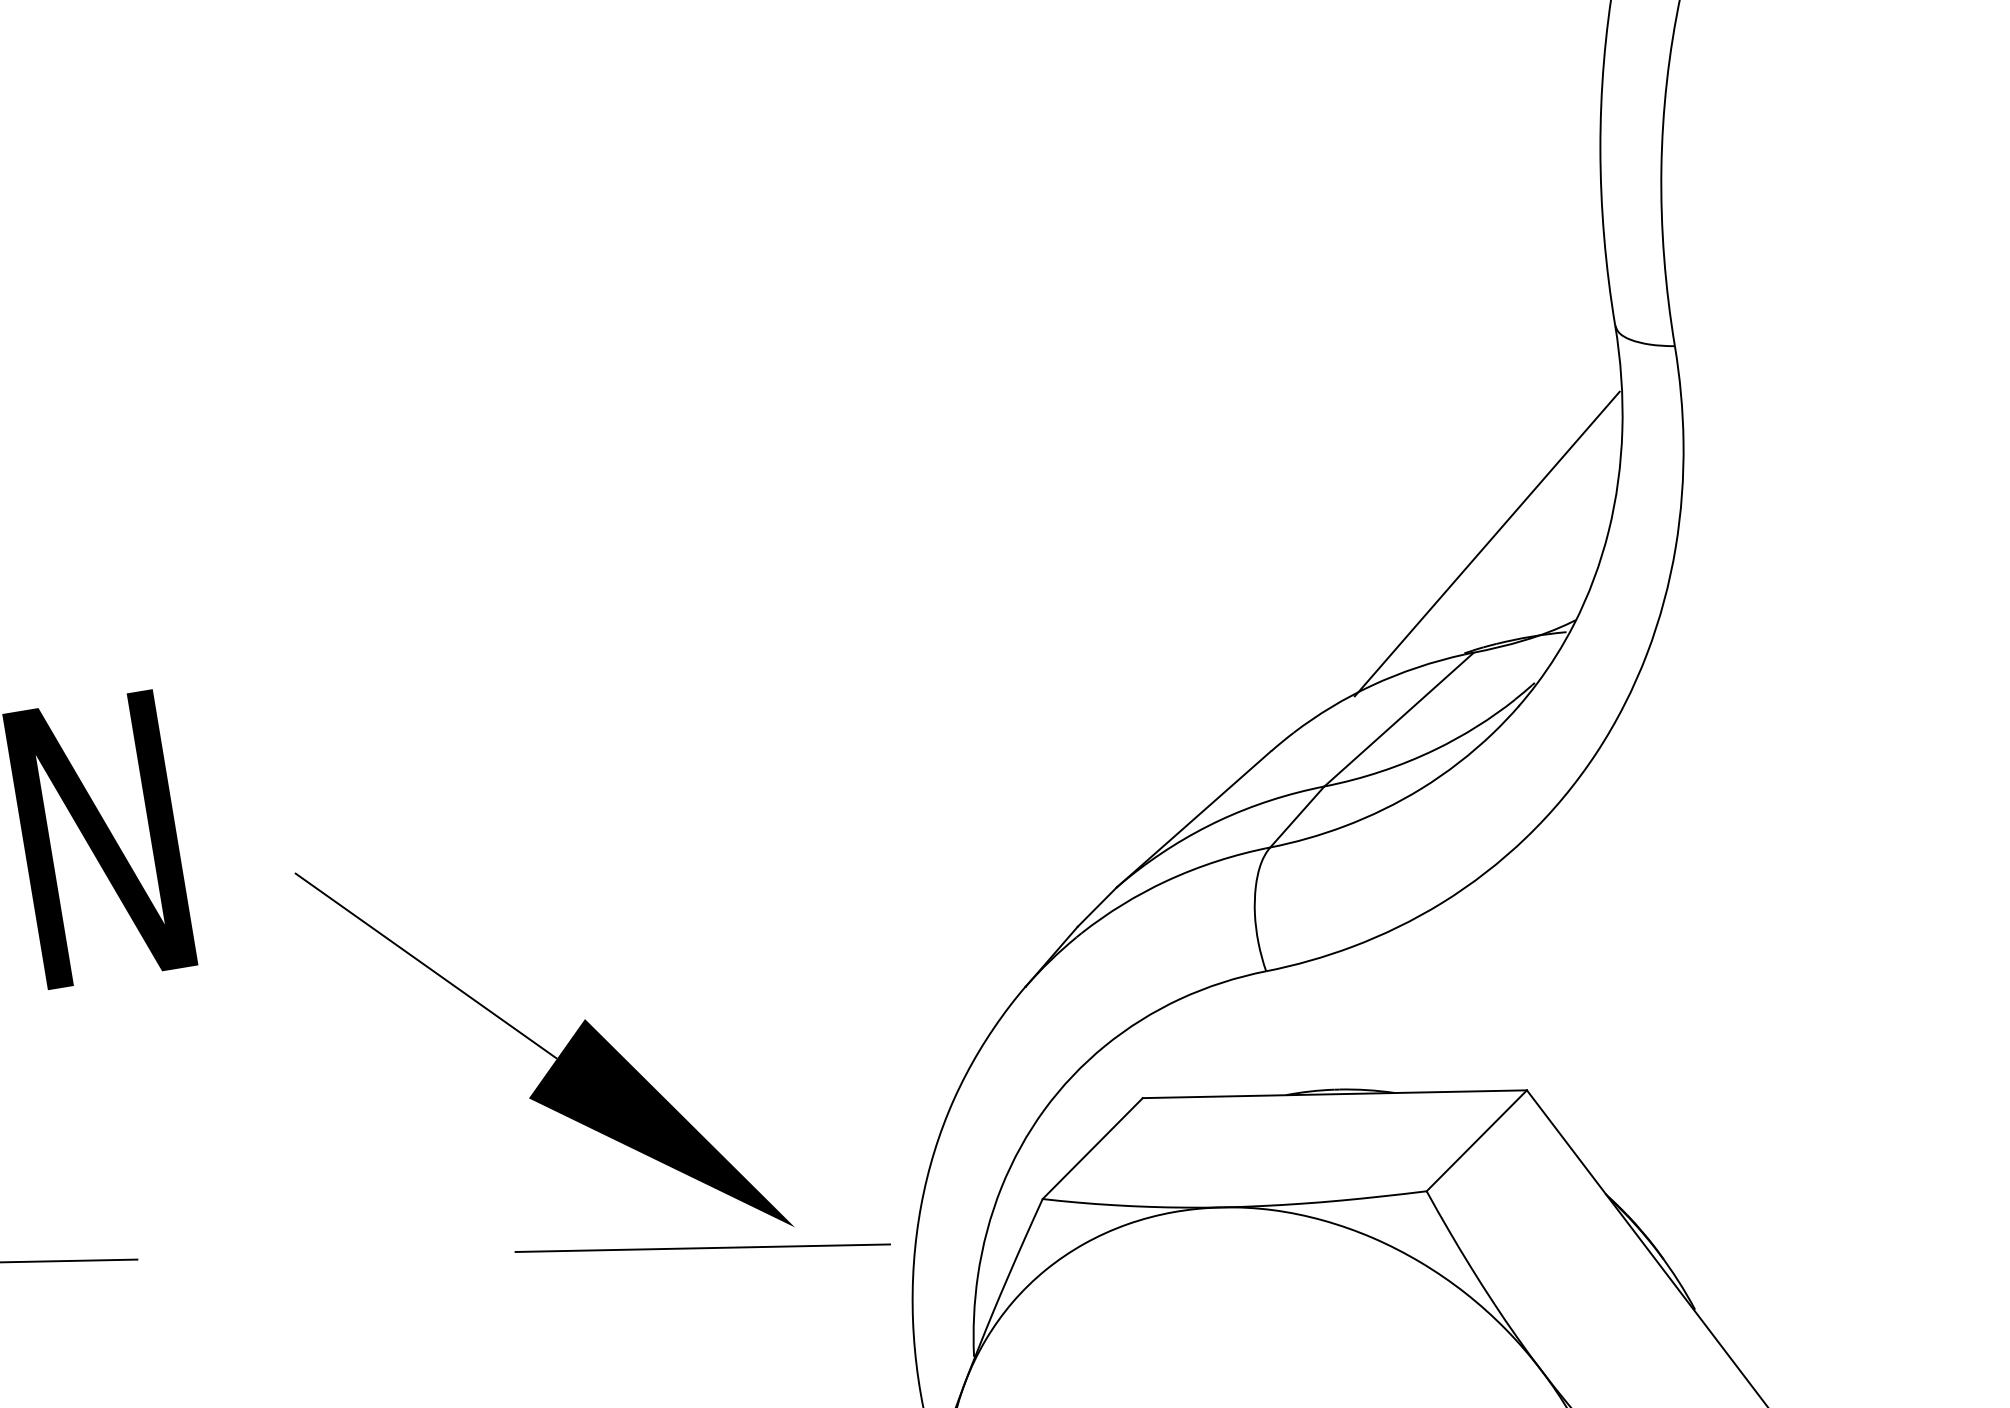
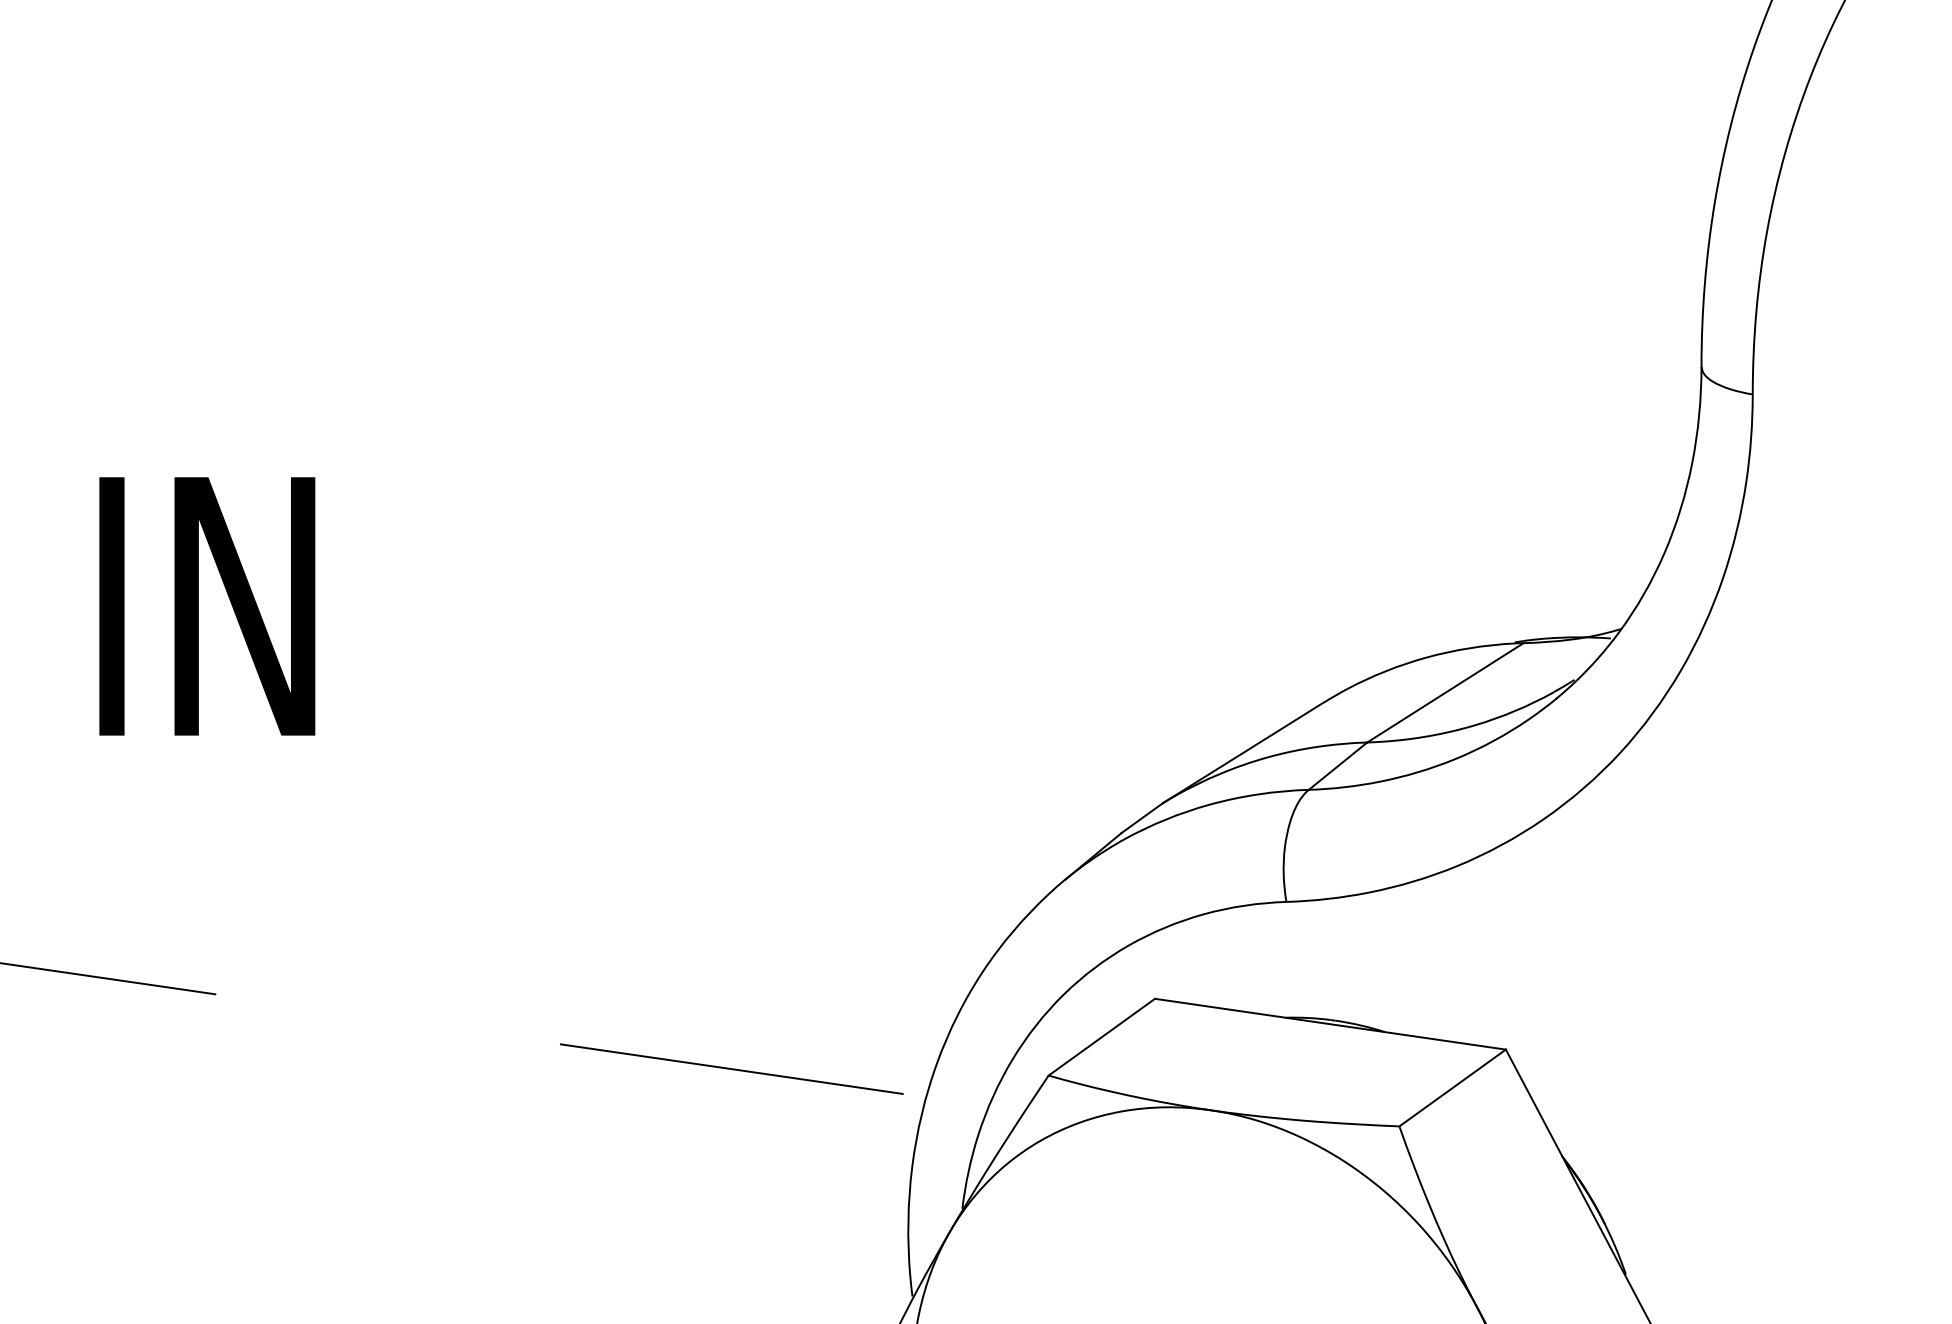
line: (1486, 544) -> (1551, 546), removed
part: (544, 1049) -> (617, 864), removed

